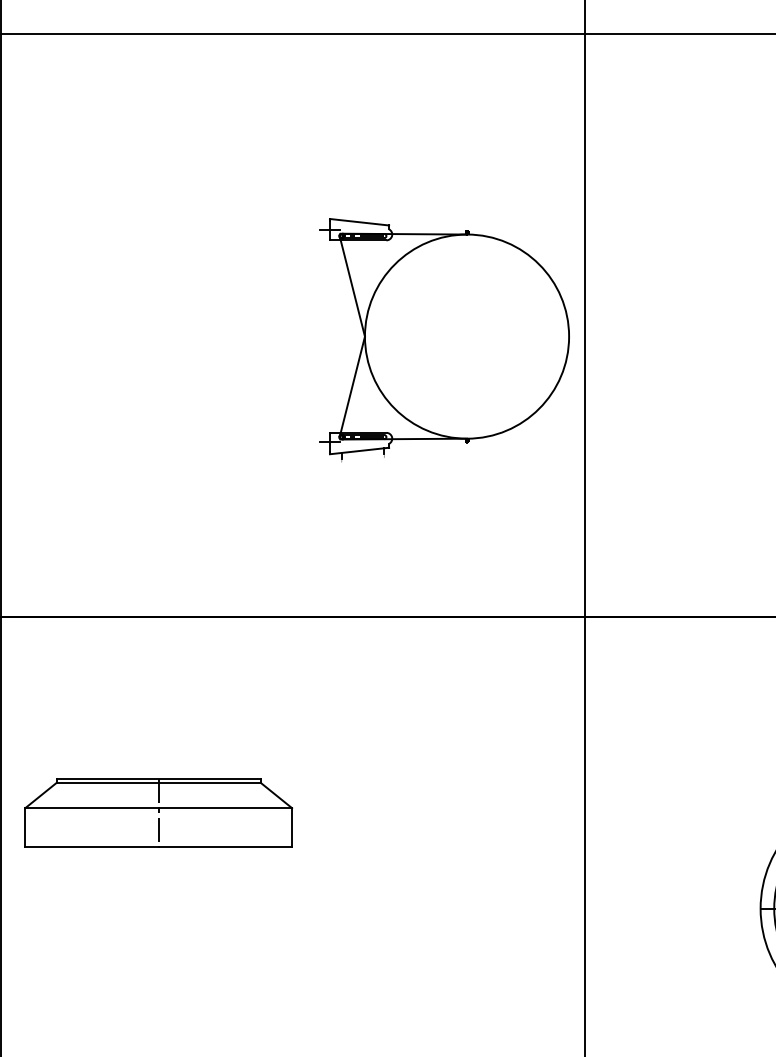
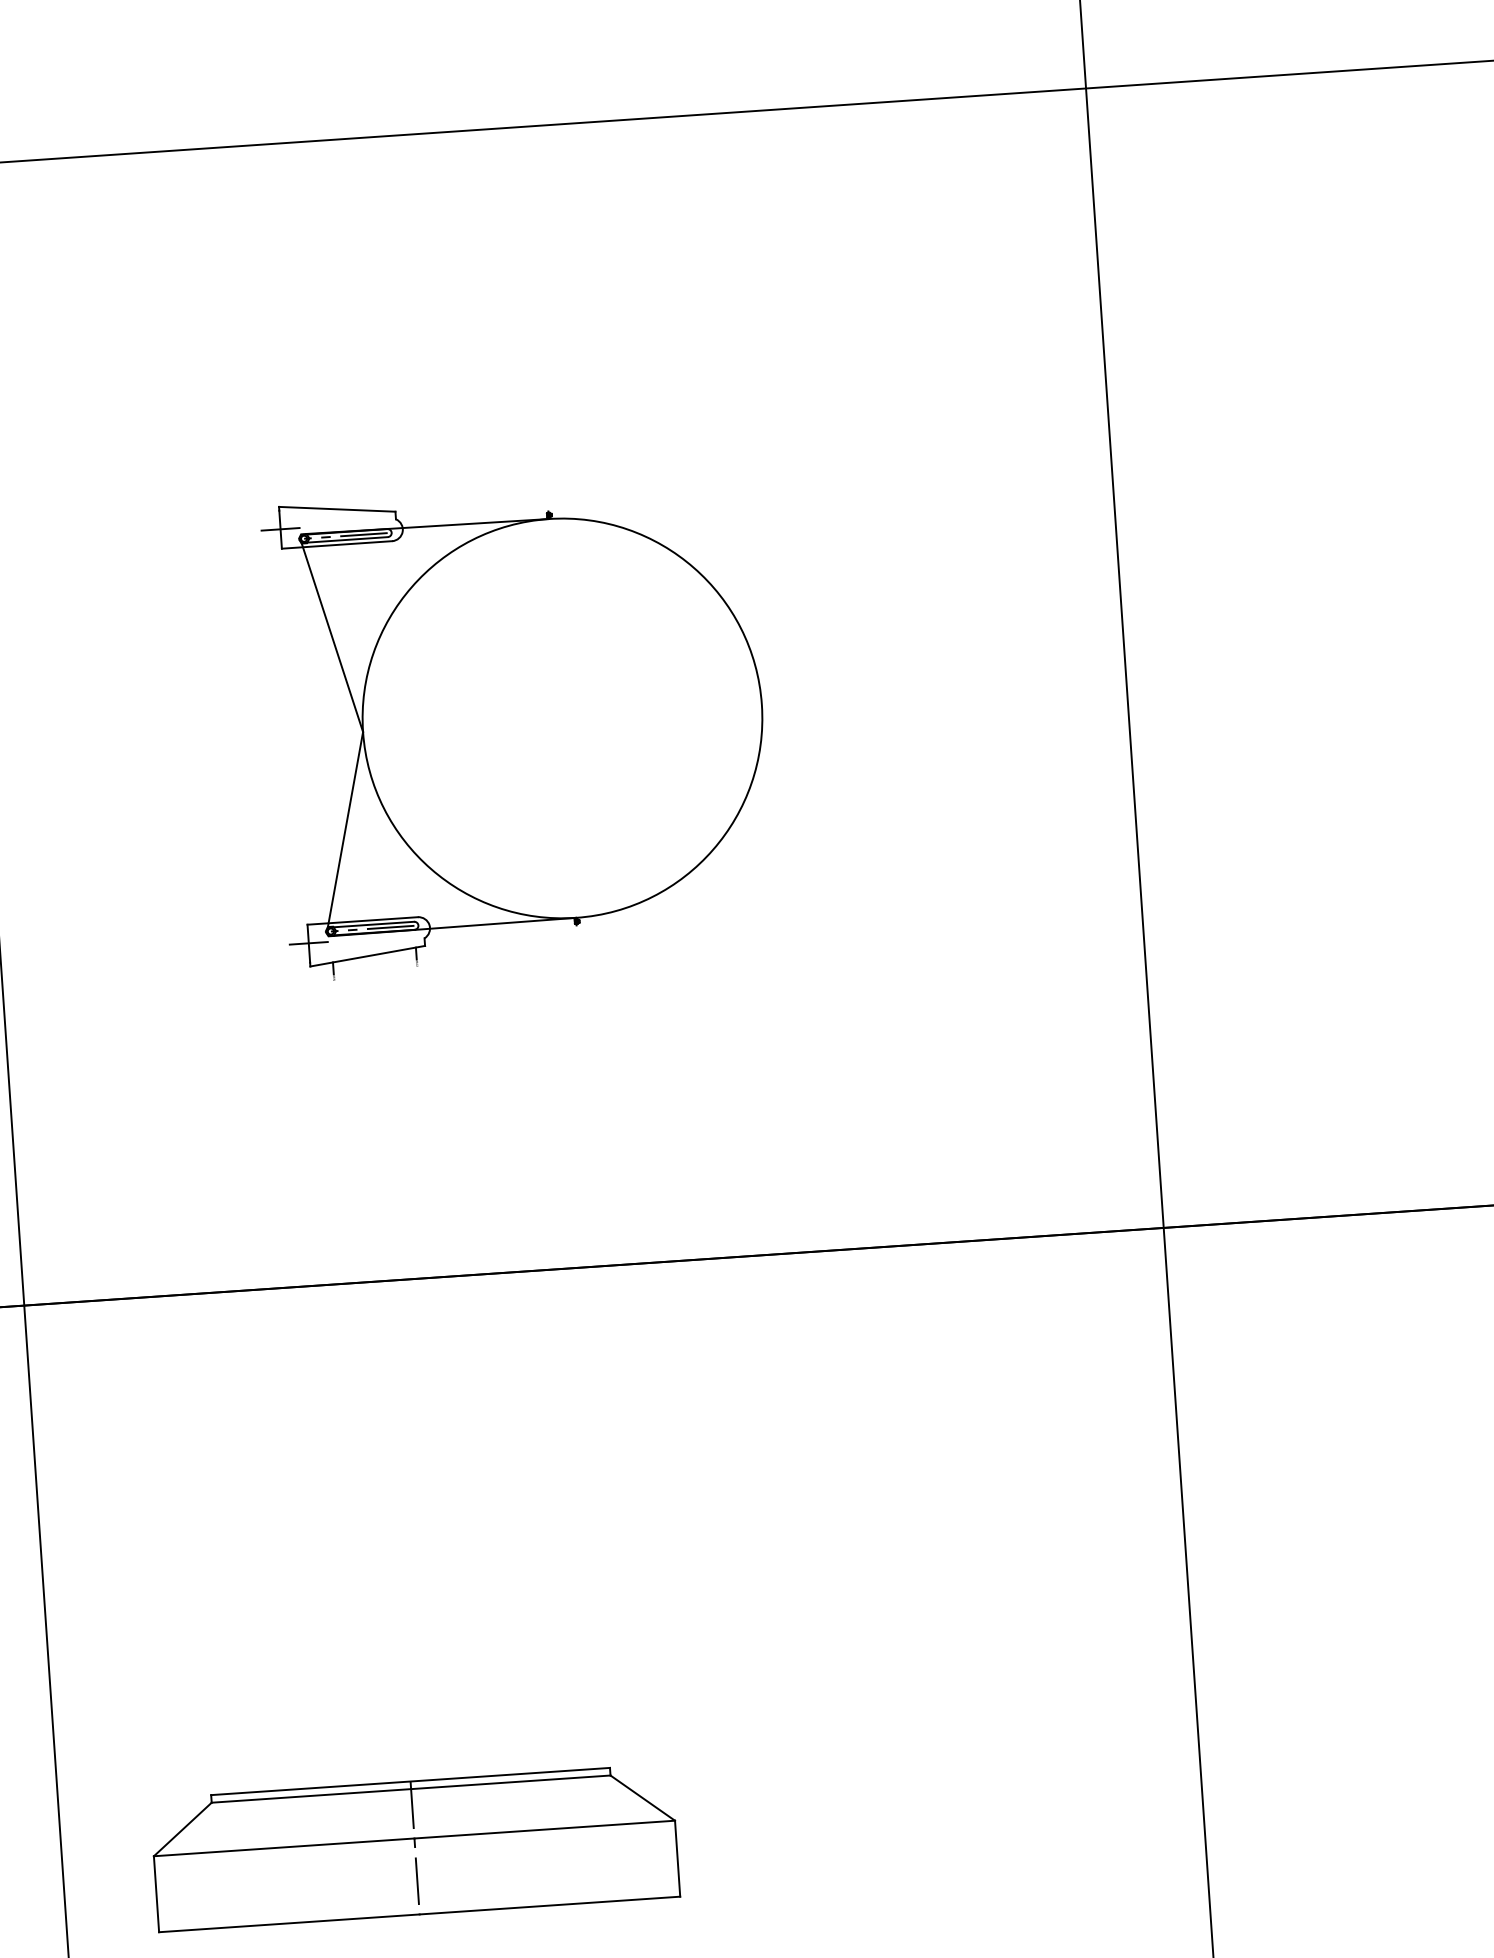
part: (444, 340) -> (518, 729), moved
part: (158, 812) -> (414, 1846), moved

